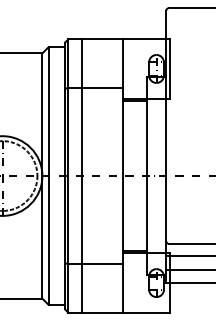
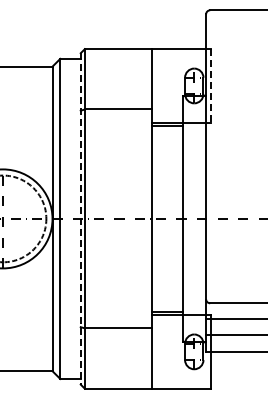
line: (169, 68) -> (210, 85), solid -> dashed
line: (64, 175) -> (80, 218), solid -> dashed
line: (81, 175) -> (101, 218), removed

